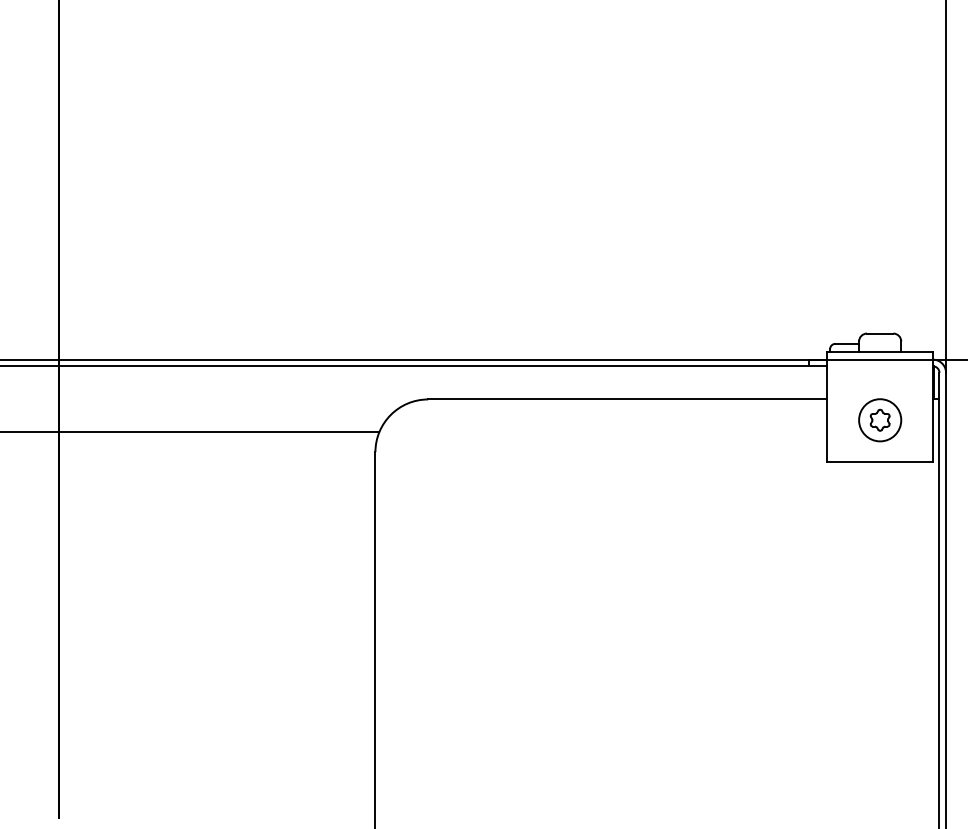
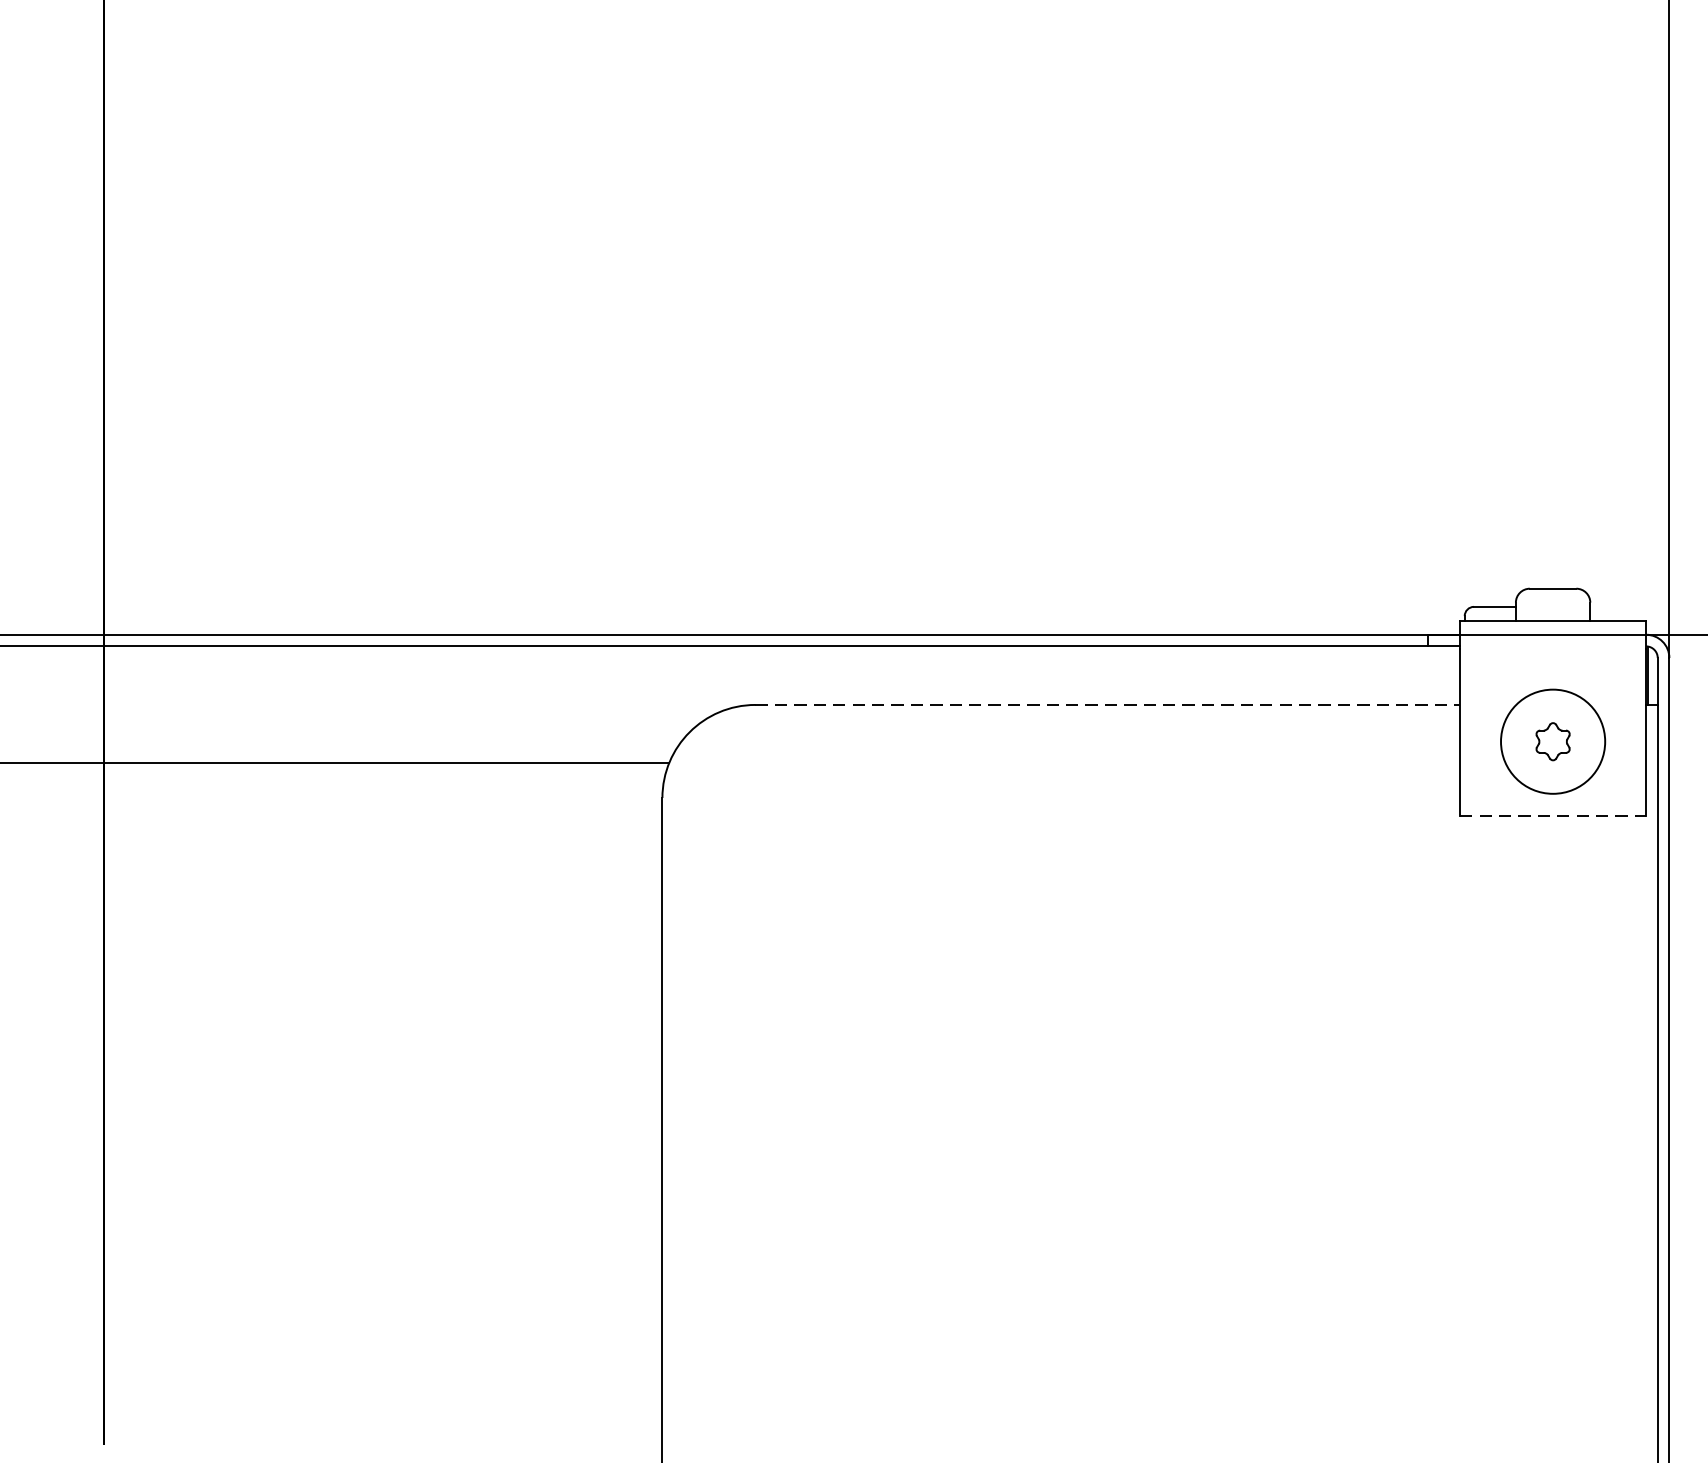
line: (627, 399) -> (1107, 705), solid -> dashed
circle: (880, 420) -> (1553, 742), size x1.4
line: (880, 462) -> (1553, 816), solid -> dashed

